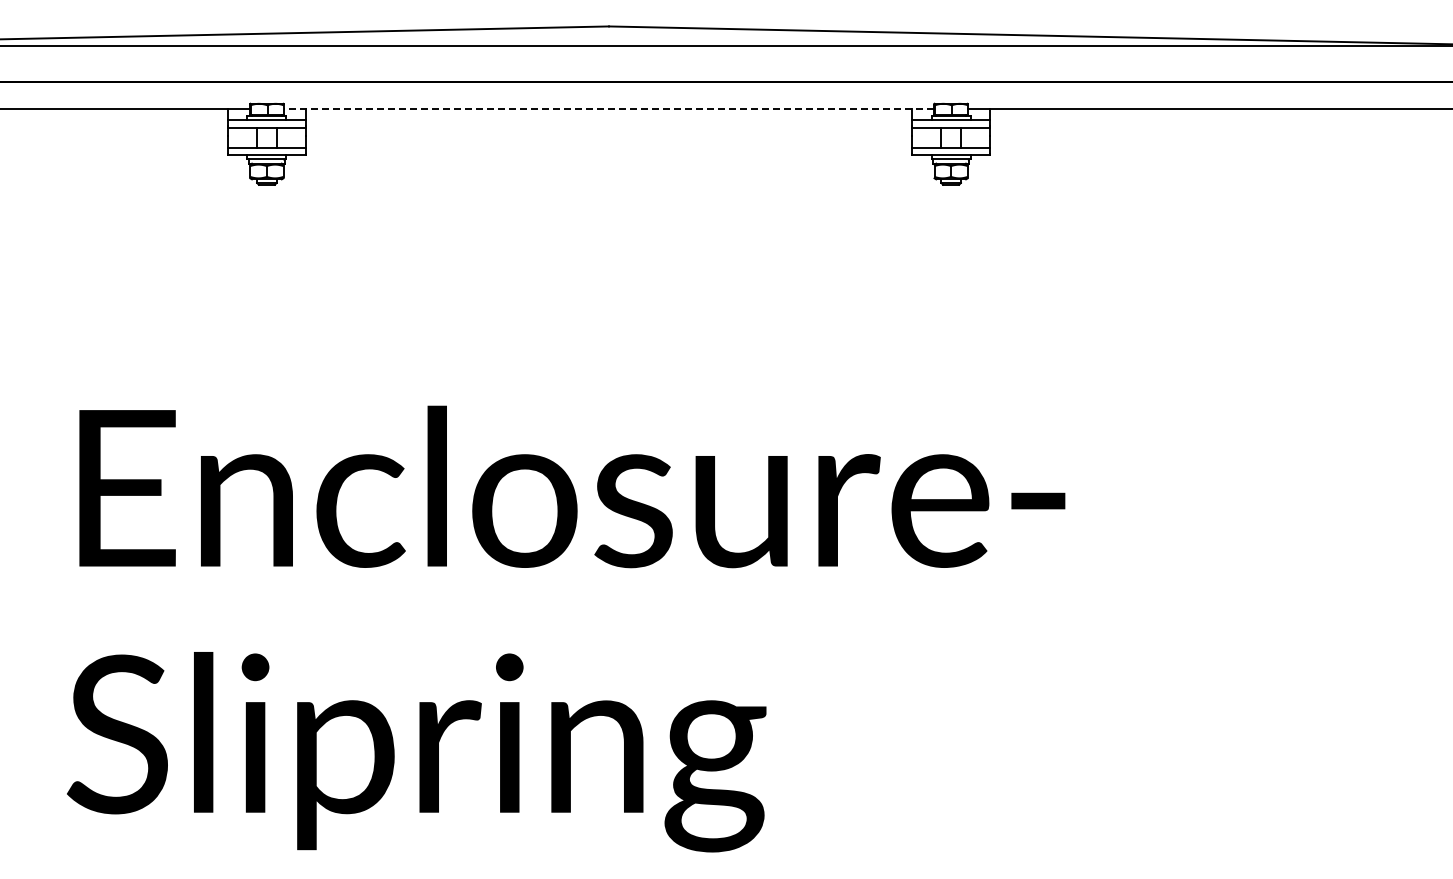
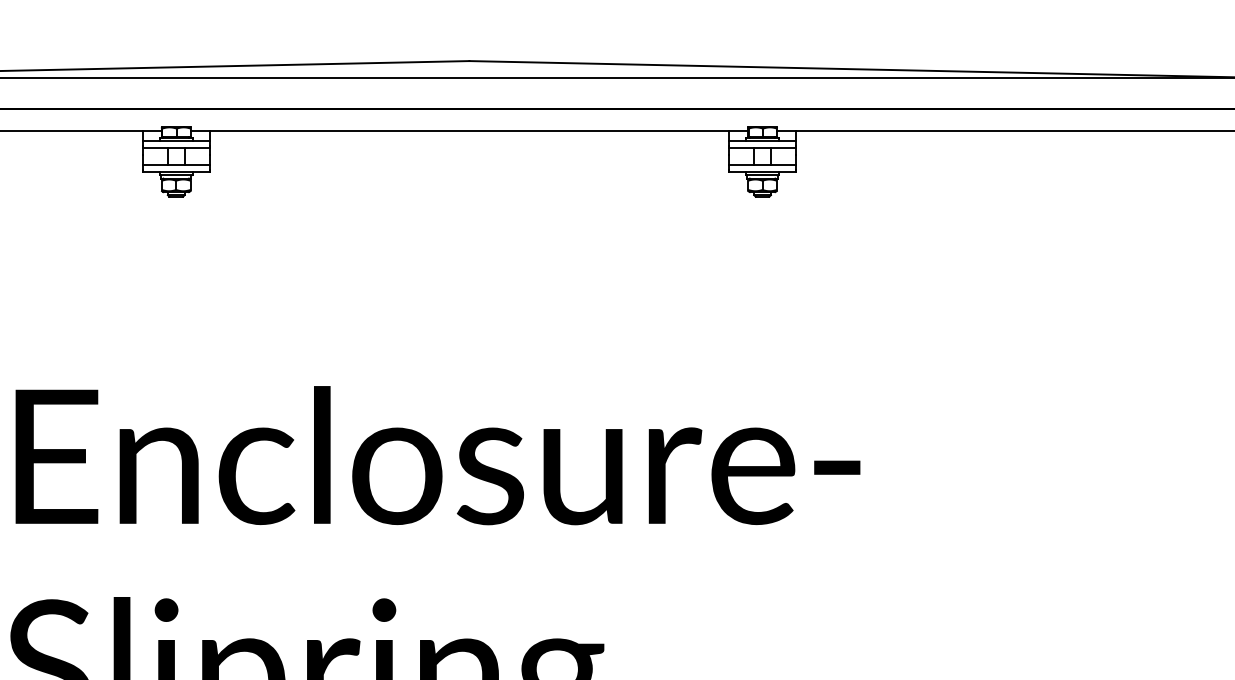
line: (608, 108) -> (468, 131), dashed -> solid

